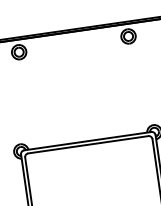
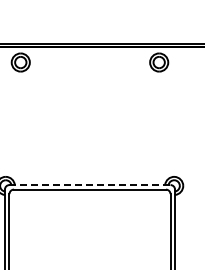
line: (87, 141) -> (89, 185), solid -> dashed

